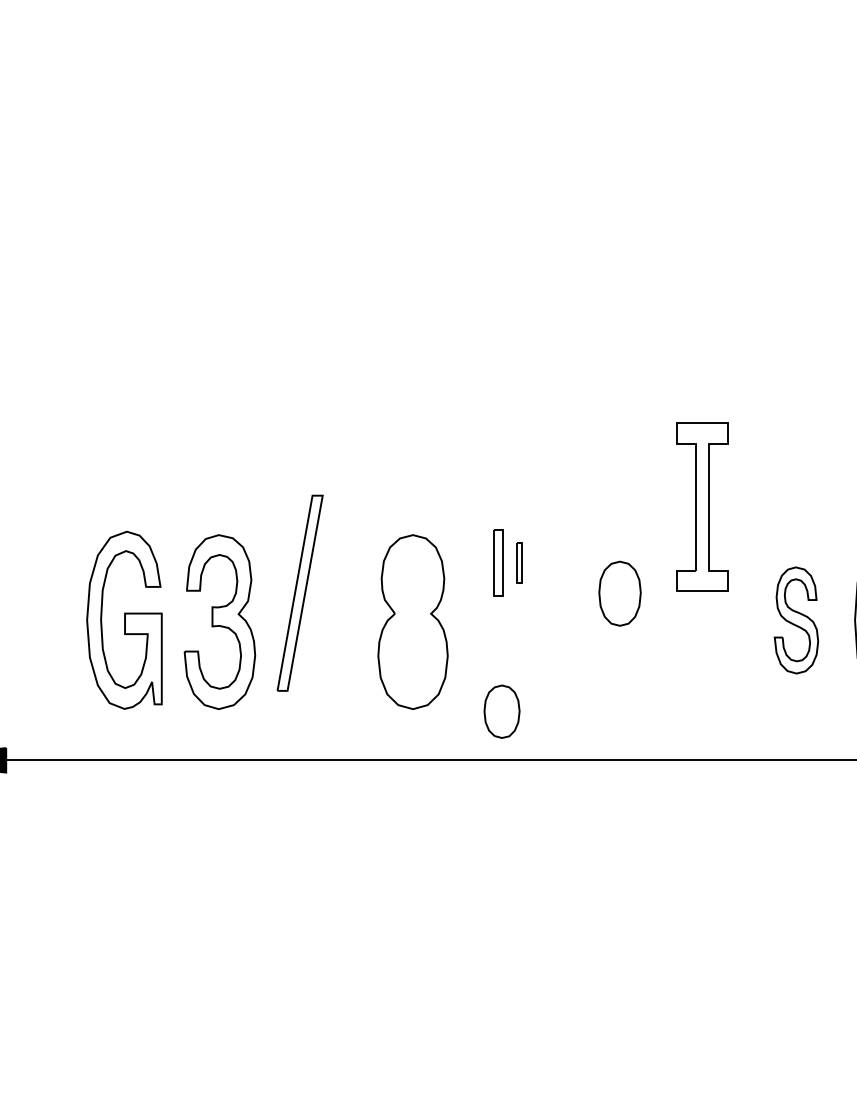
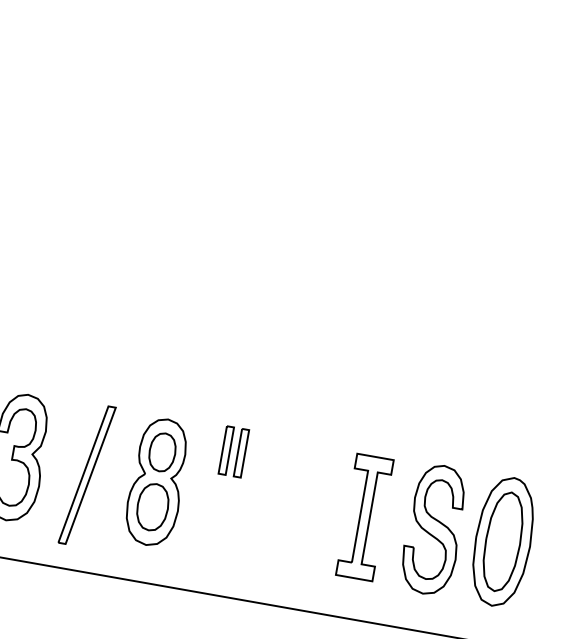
part: (702, 506) -> (364, 516), moved
part: (519, 562) -> (241, 452), size x1.67
part: (299, 592) -> (86, 474), moved
part: (619, 593) -> (152, 506), moved
part: (796, 620) -> (433, 529), size x1.67
part: (501, 711) -> (162, 452), moved

